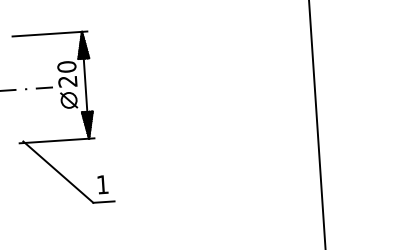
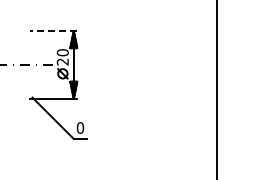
line: (49, 34) -> (53, 31), solid -> dashed
text: (102, 183) -> (80, 127), 1 -> 0

